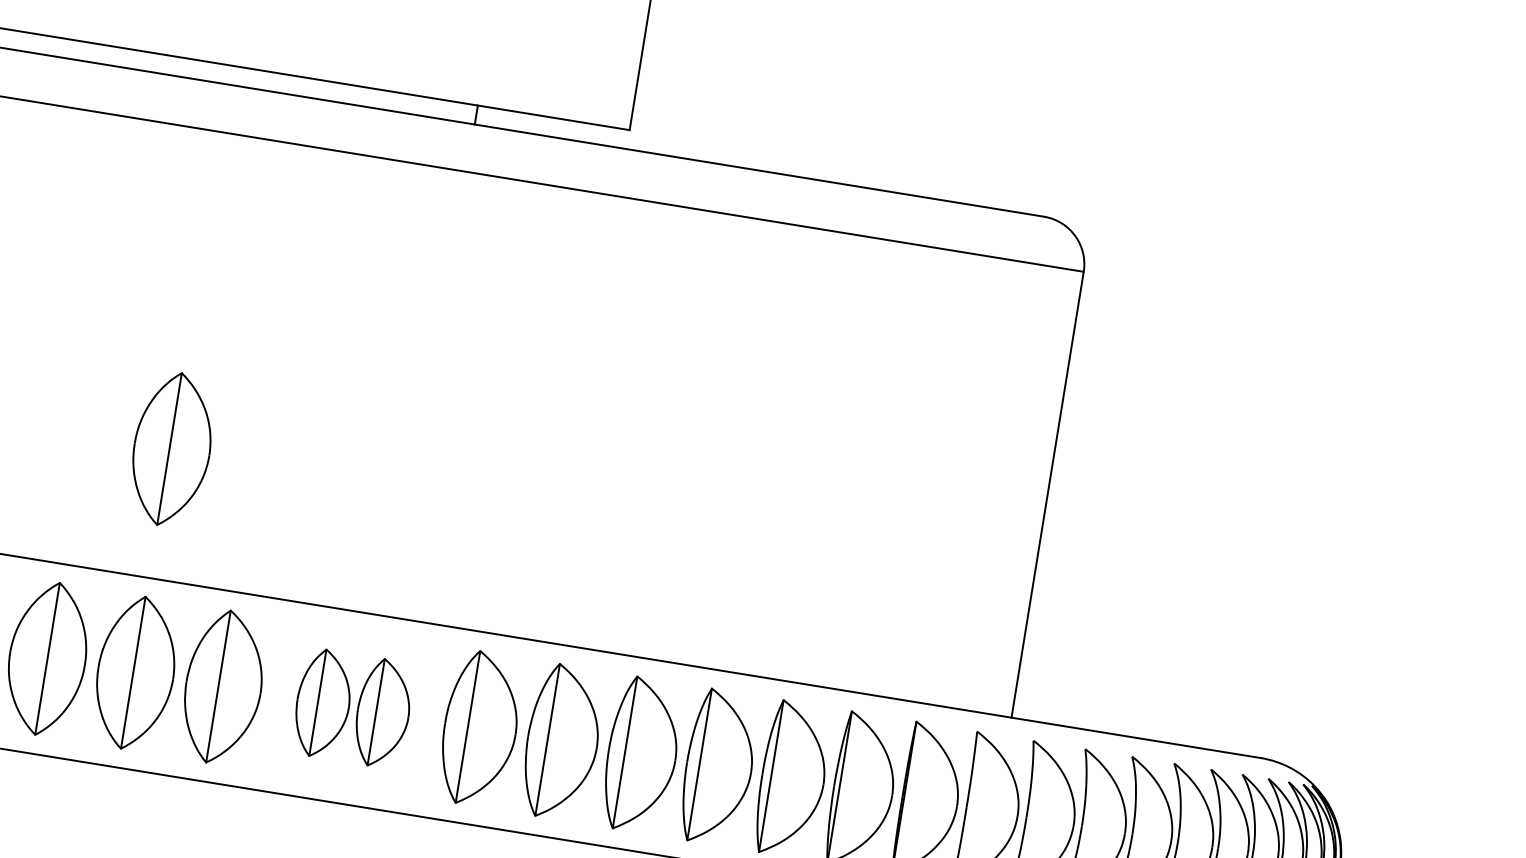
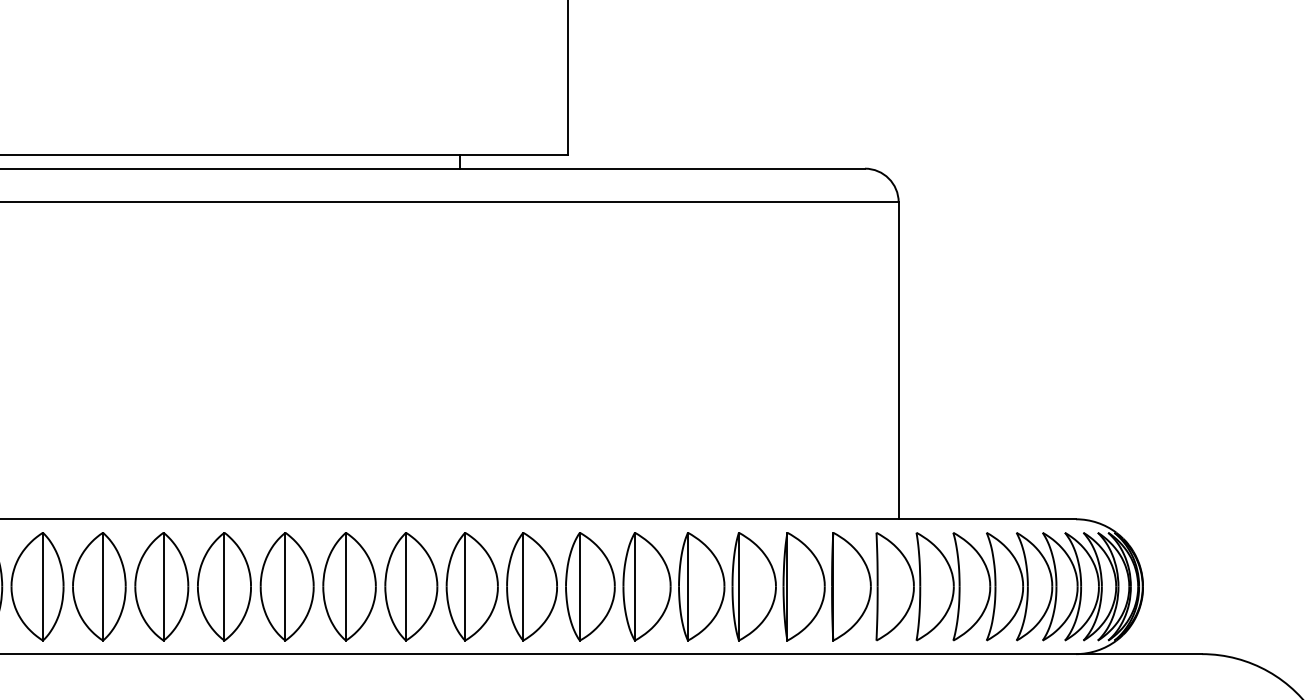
part: (171, 449) -> (286, 427), removed
part: (352, 708) -> (441, 586), size x1.43

